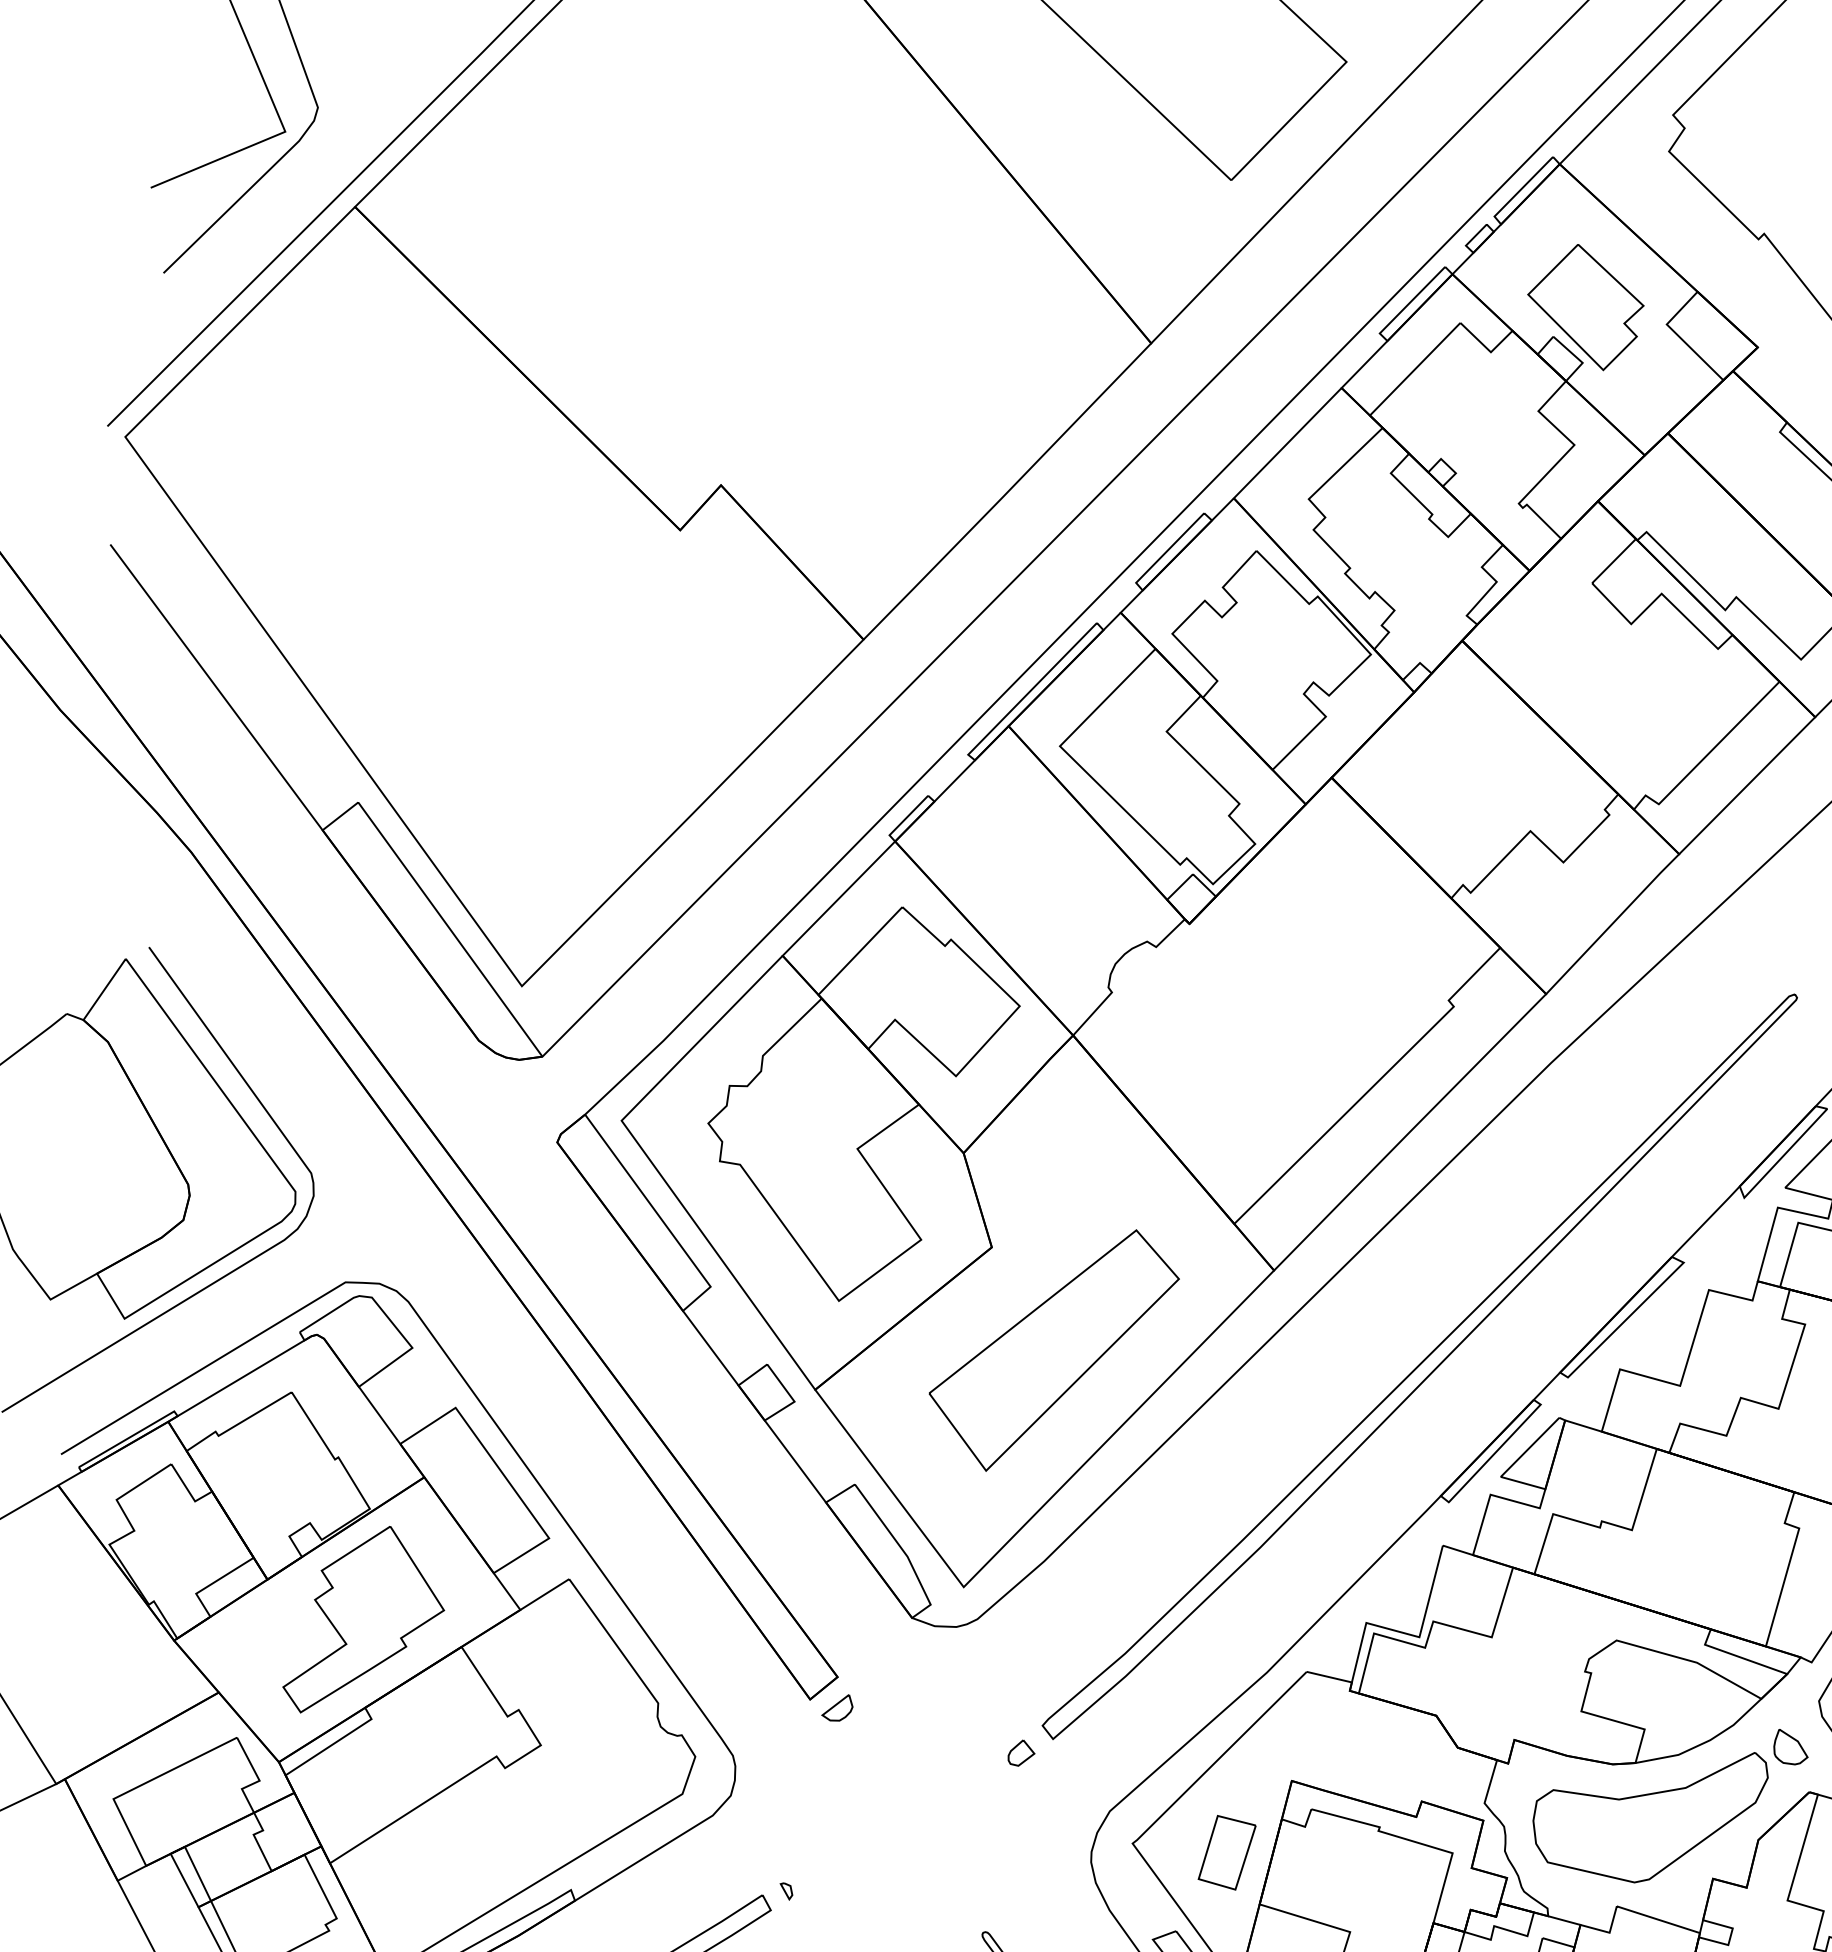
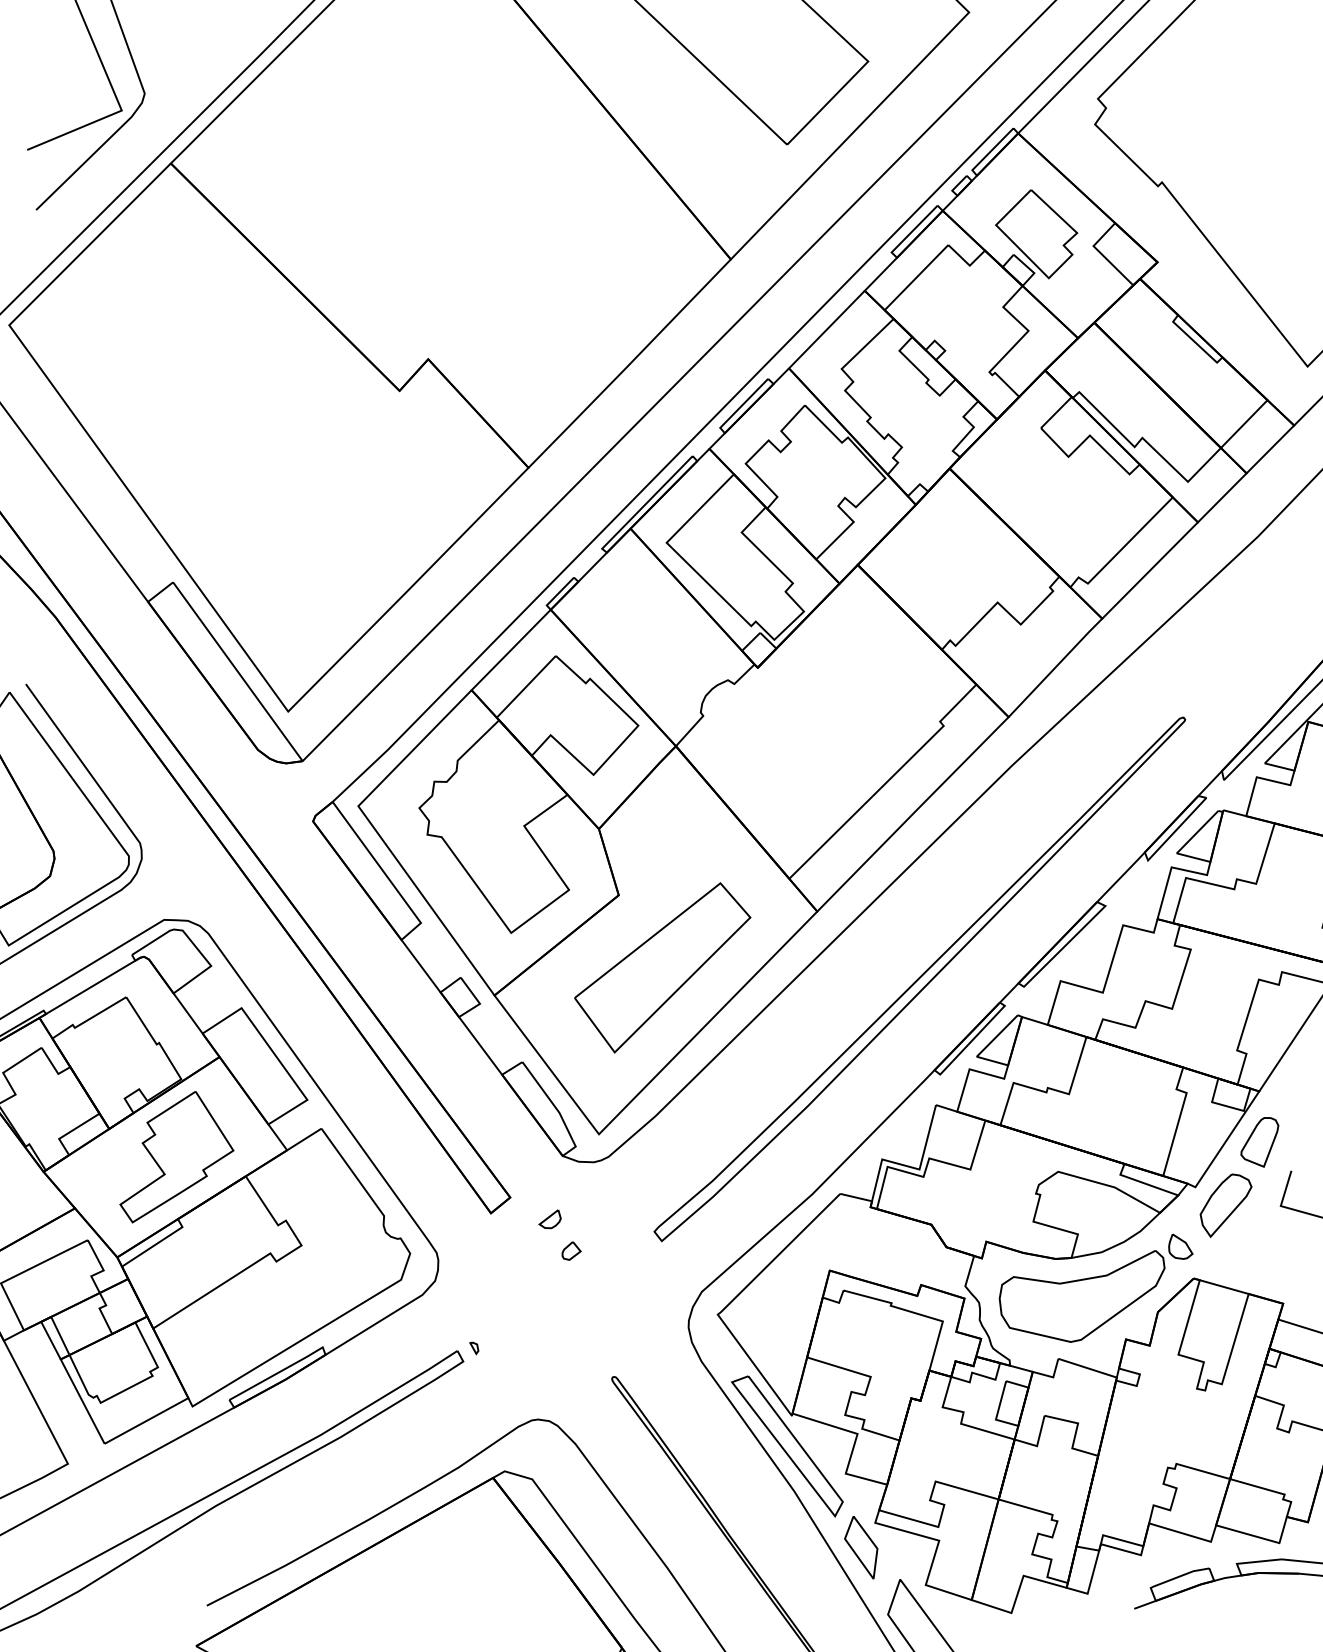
part: (836, 1708) -> (549, 1219), moved
part: (1021, 1752) -> (571, 1250), moved
part: (1227, 1851) -> (784, 1320), removed

